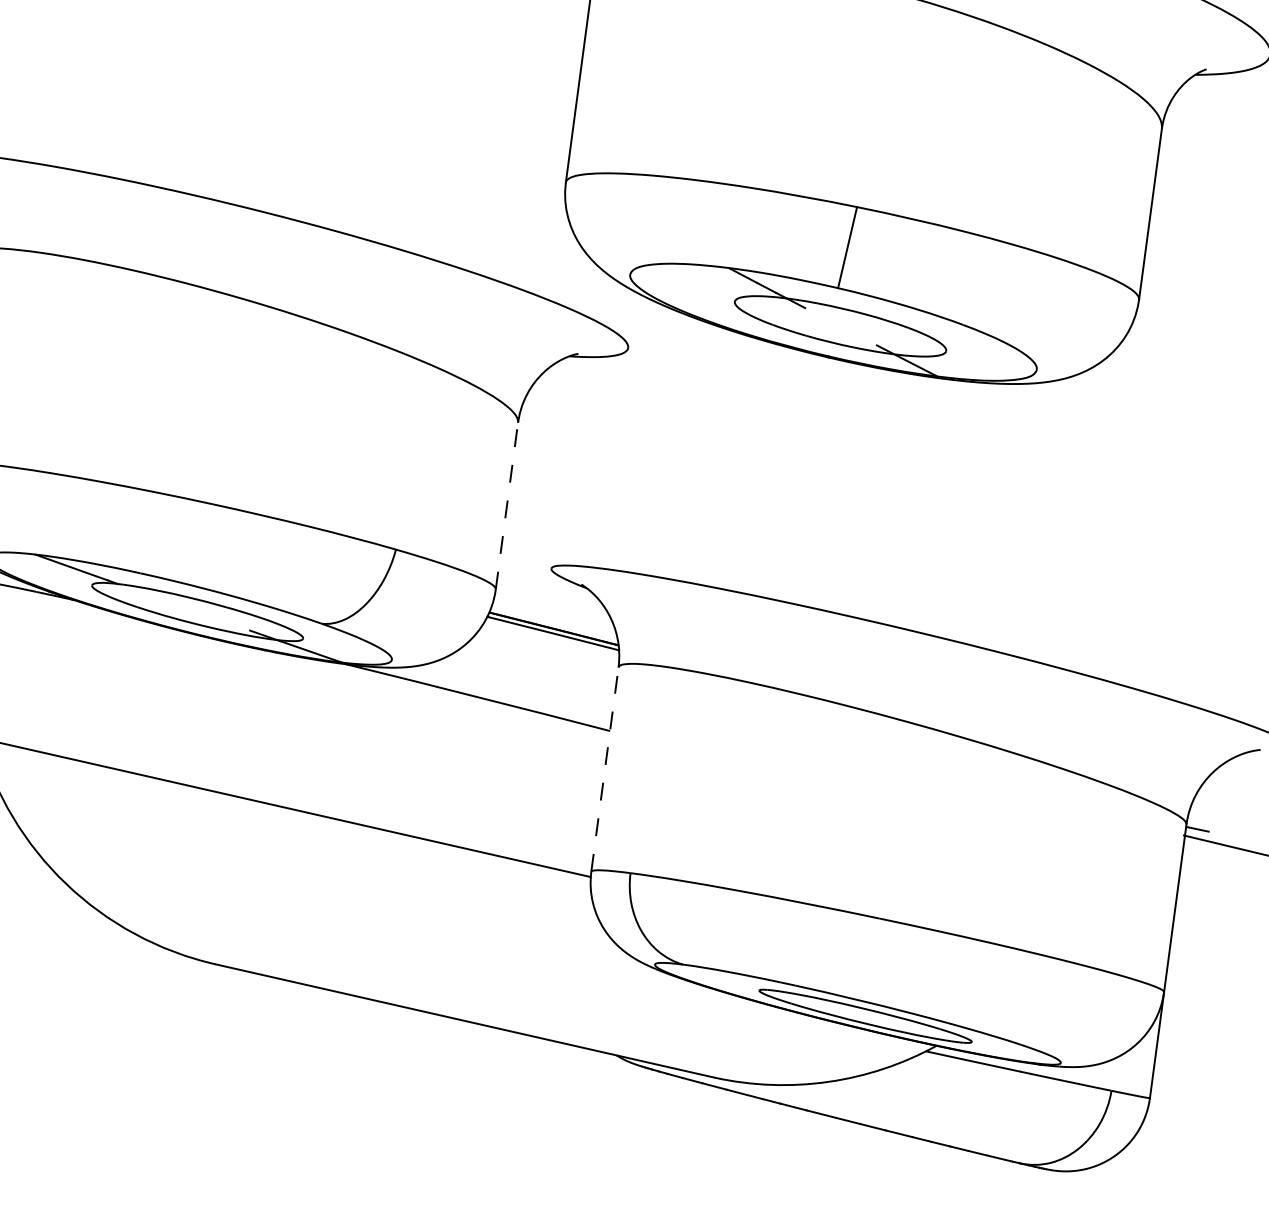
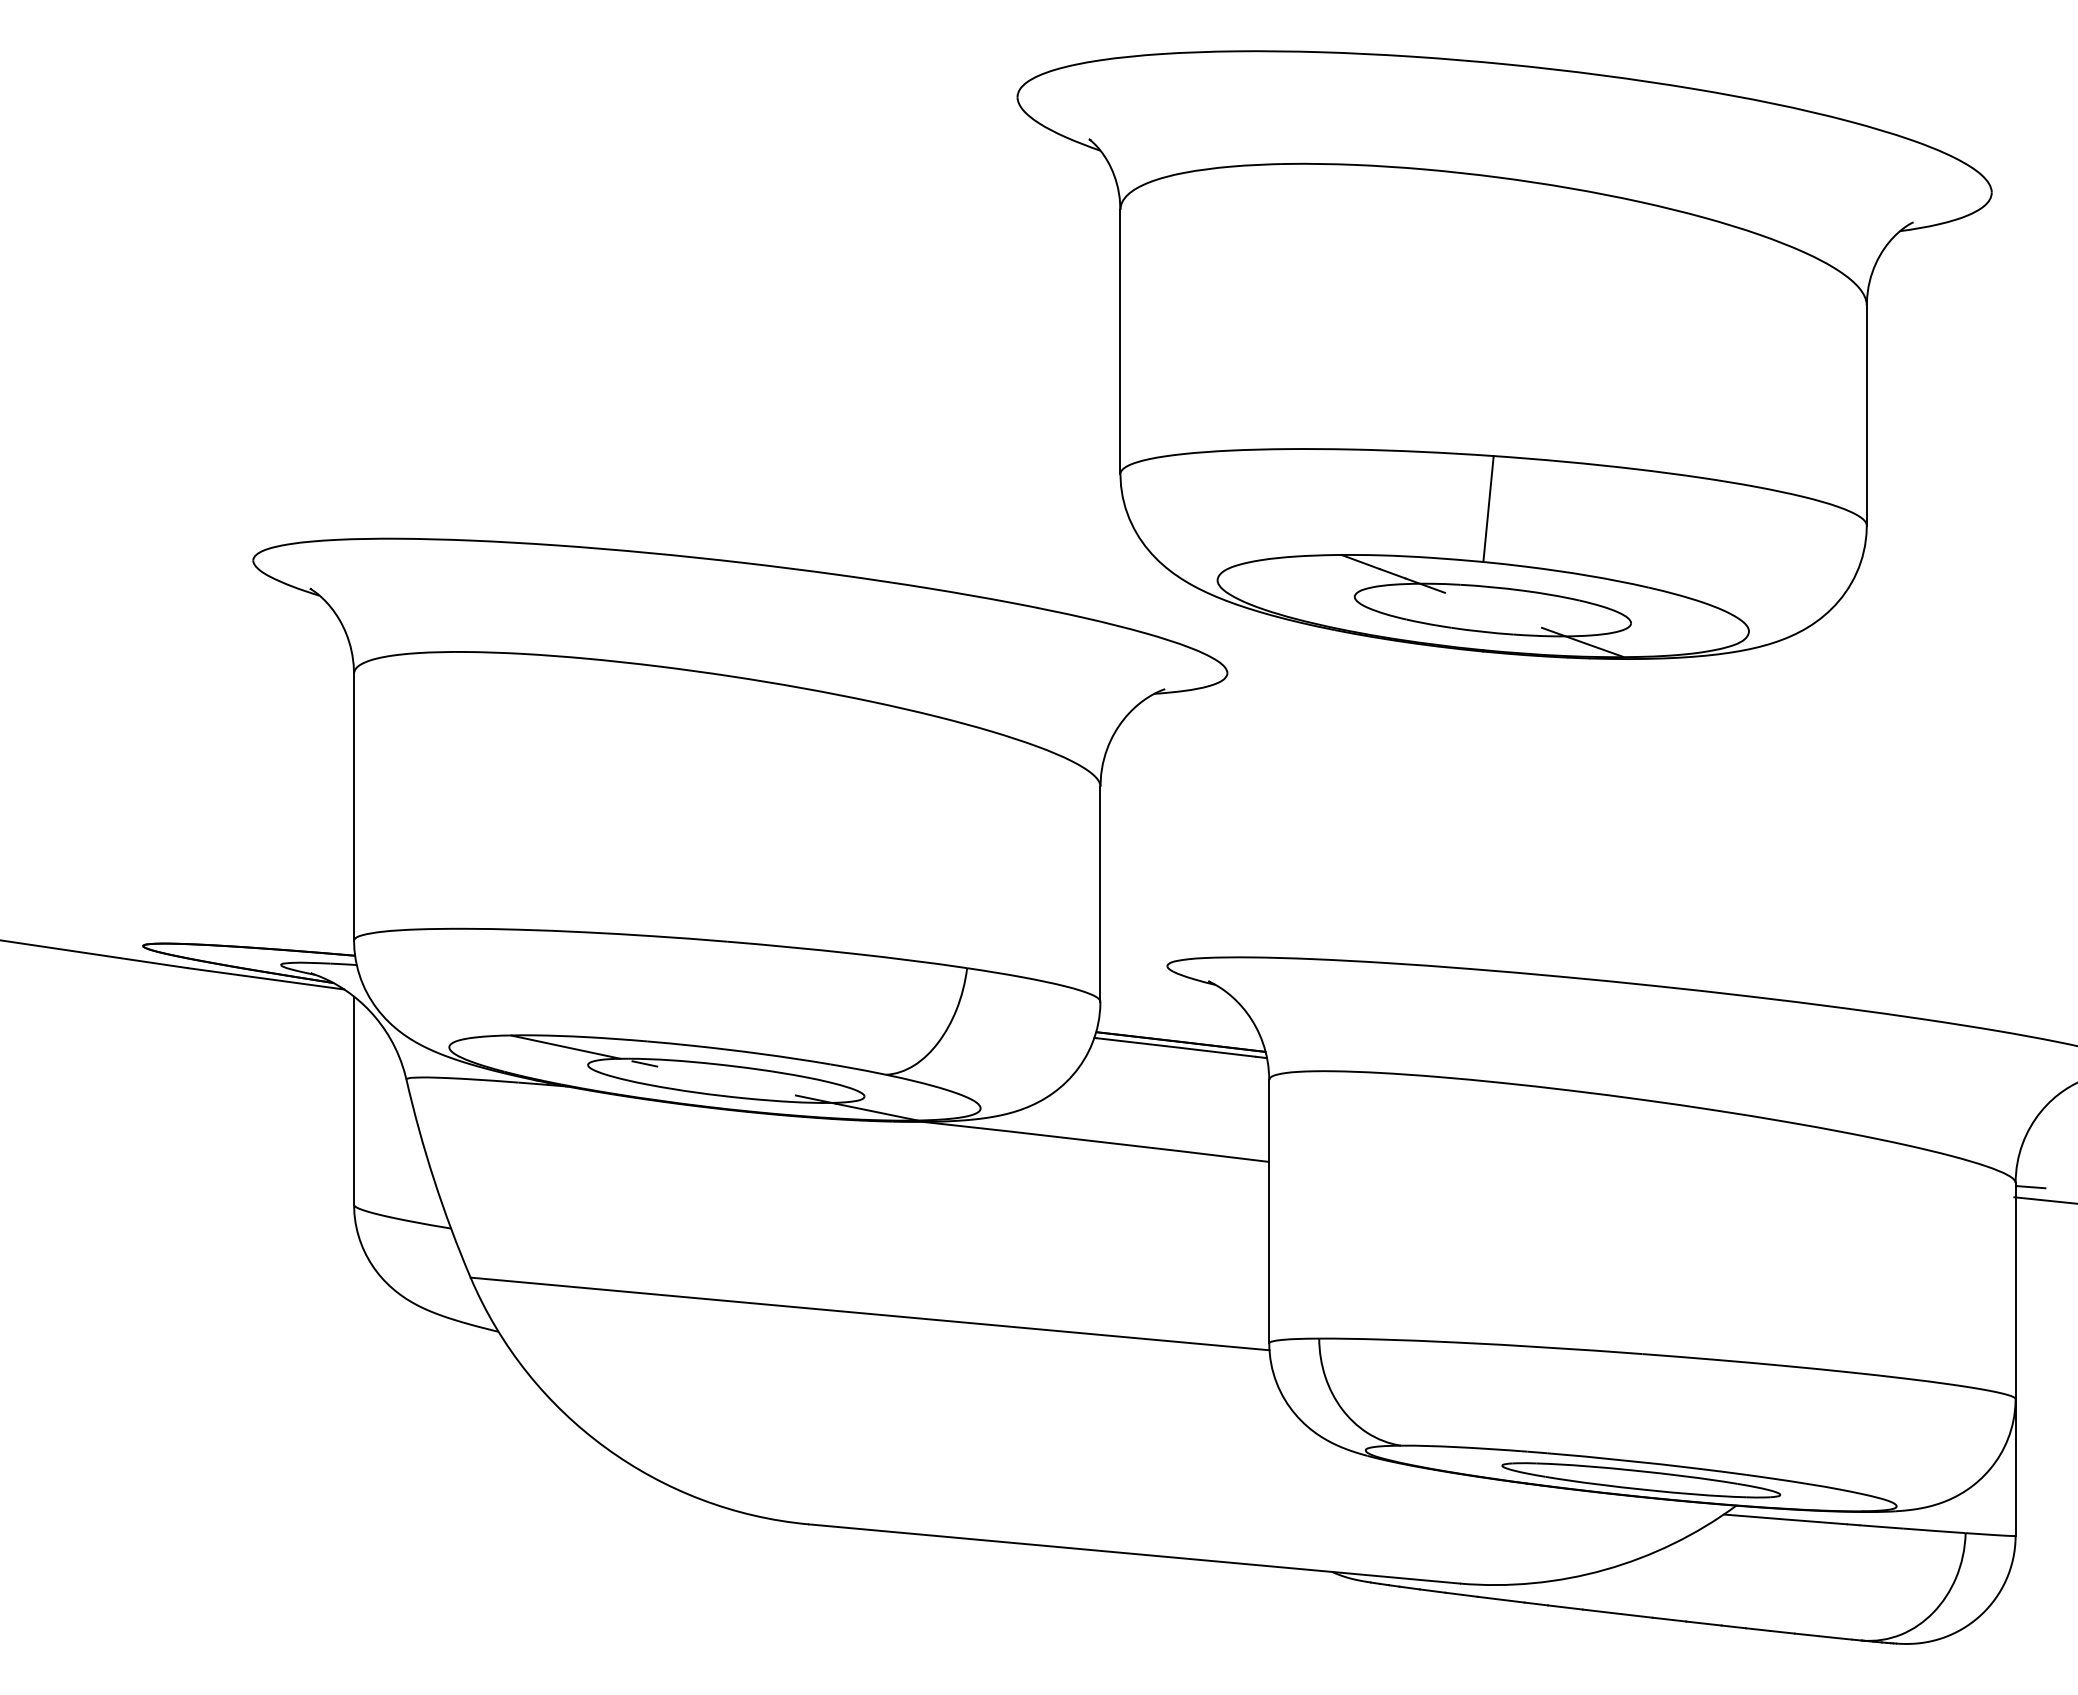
line: (506, 506) -> (1100, 894), dashed -> solid
line: (136, 590) -> (644, 1063), added
line: (605, 769) -> (1269, 1211), dashed -> solid

